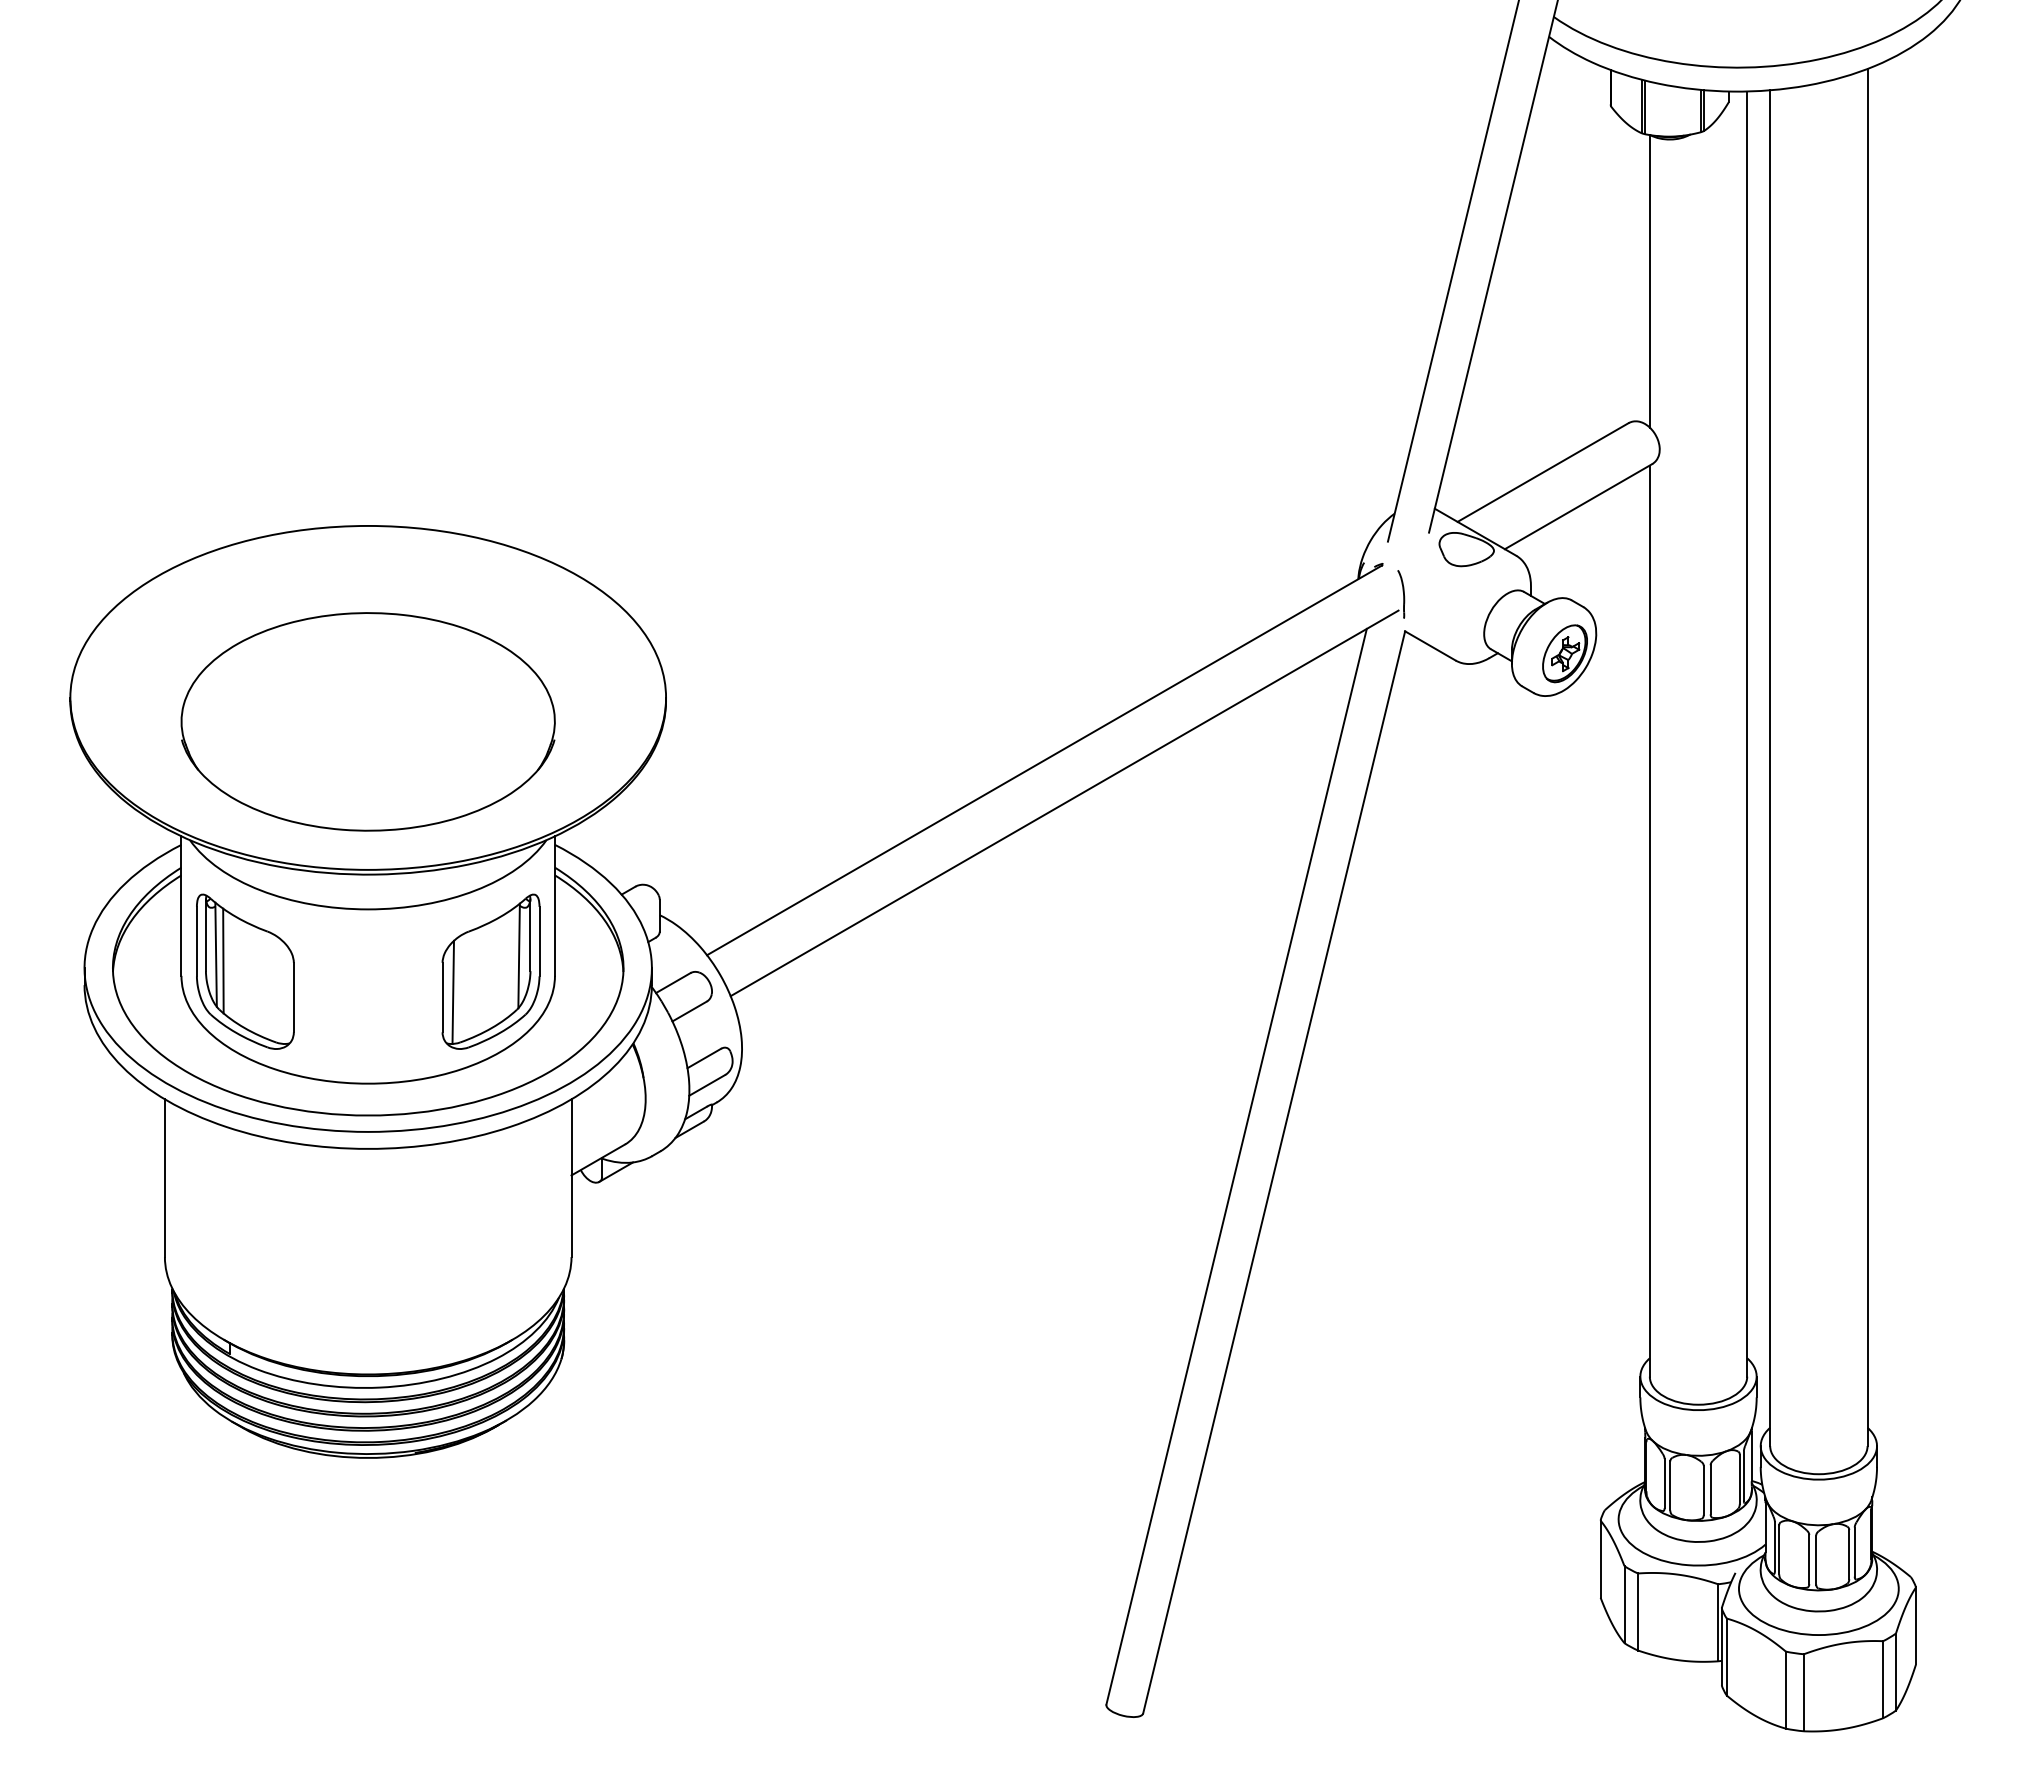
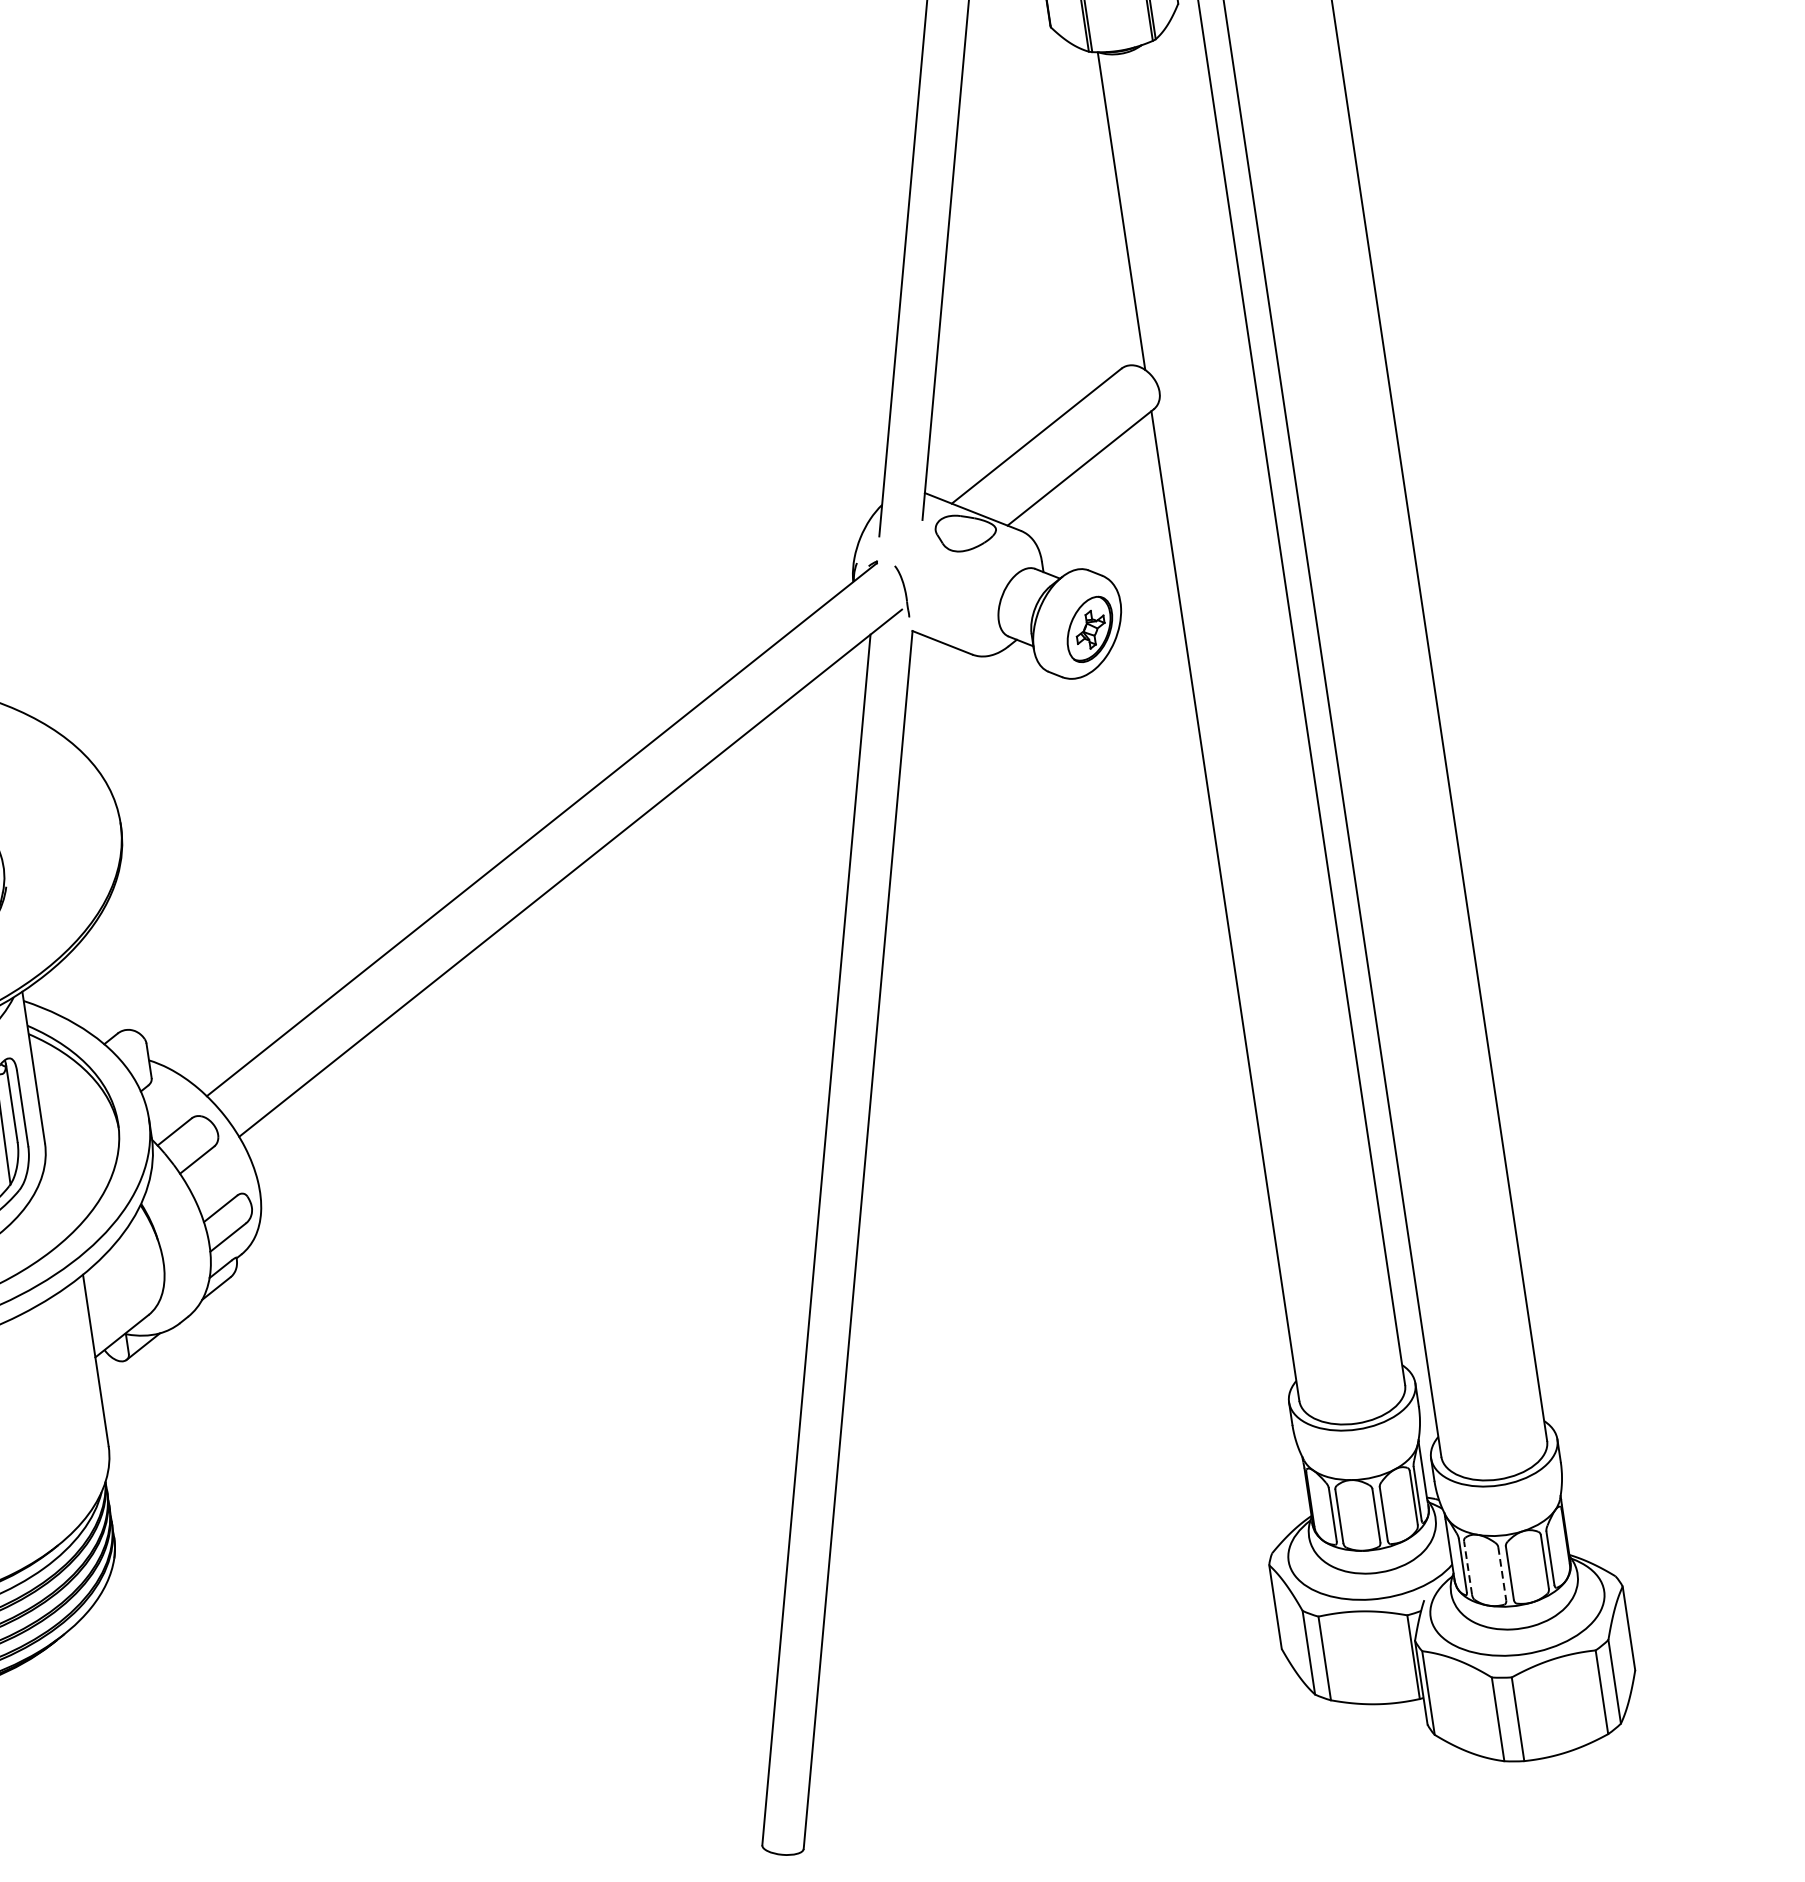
line: (1779, 1549) -> (1468, 1567), solid -> dashed
line: (1809, 1559) -> (1502, 1573), solid -> dashed

